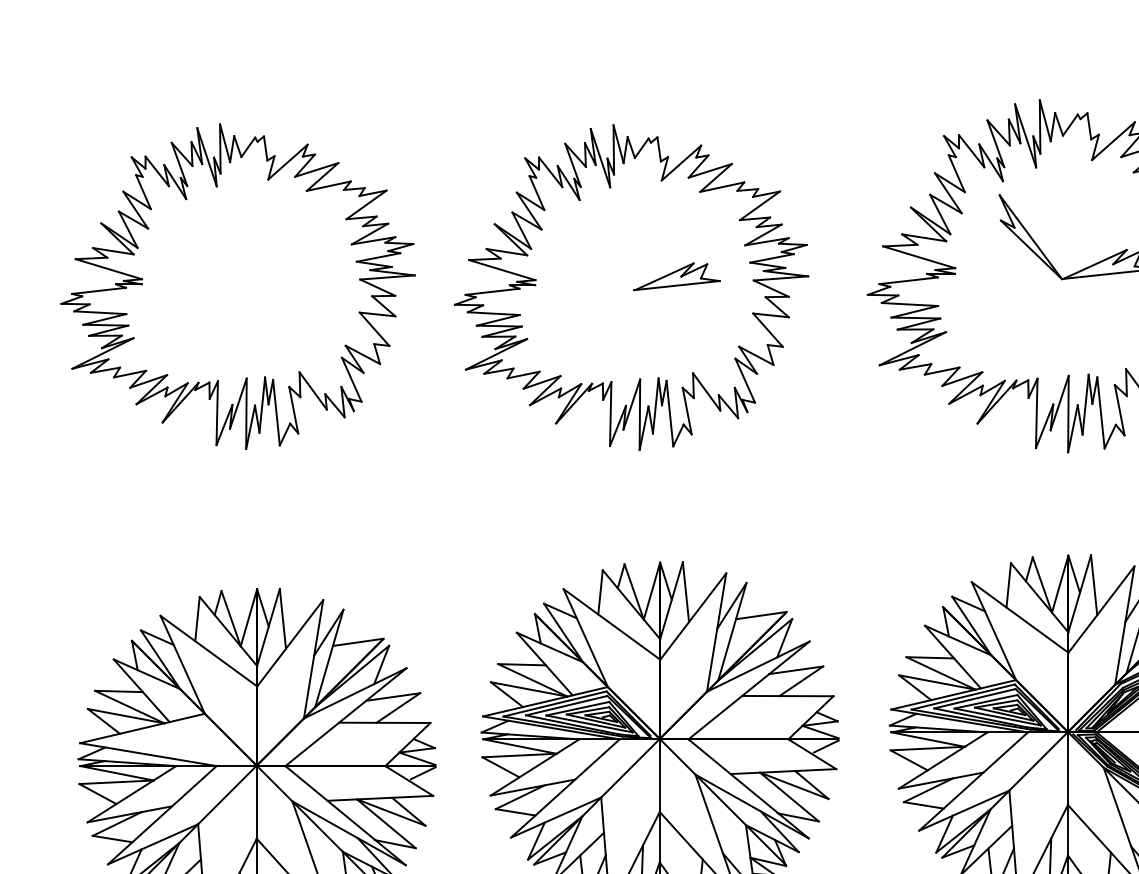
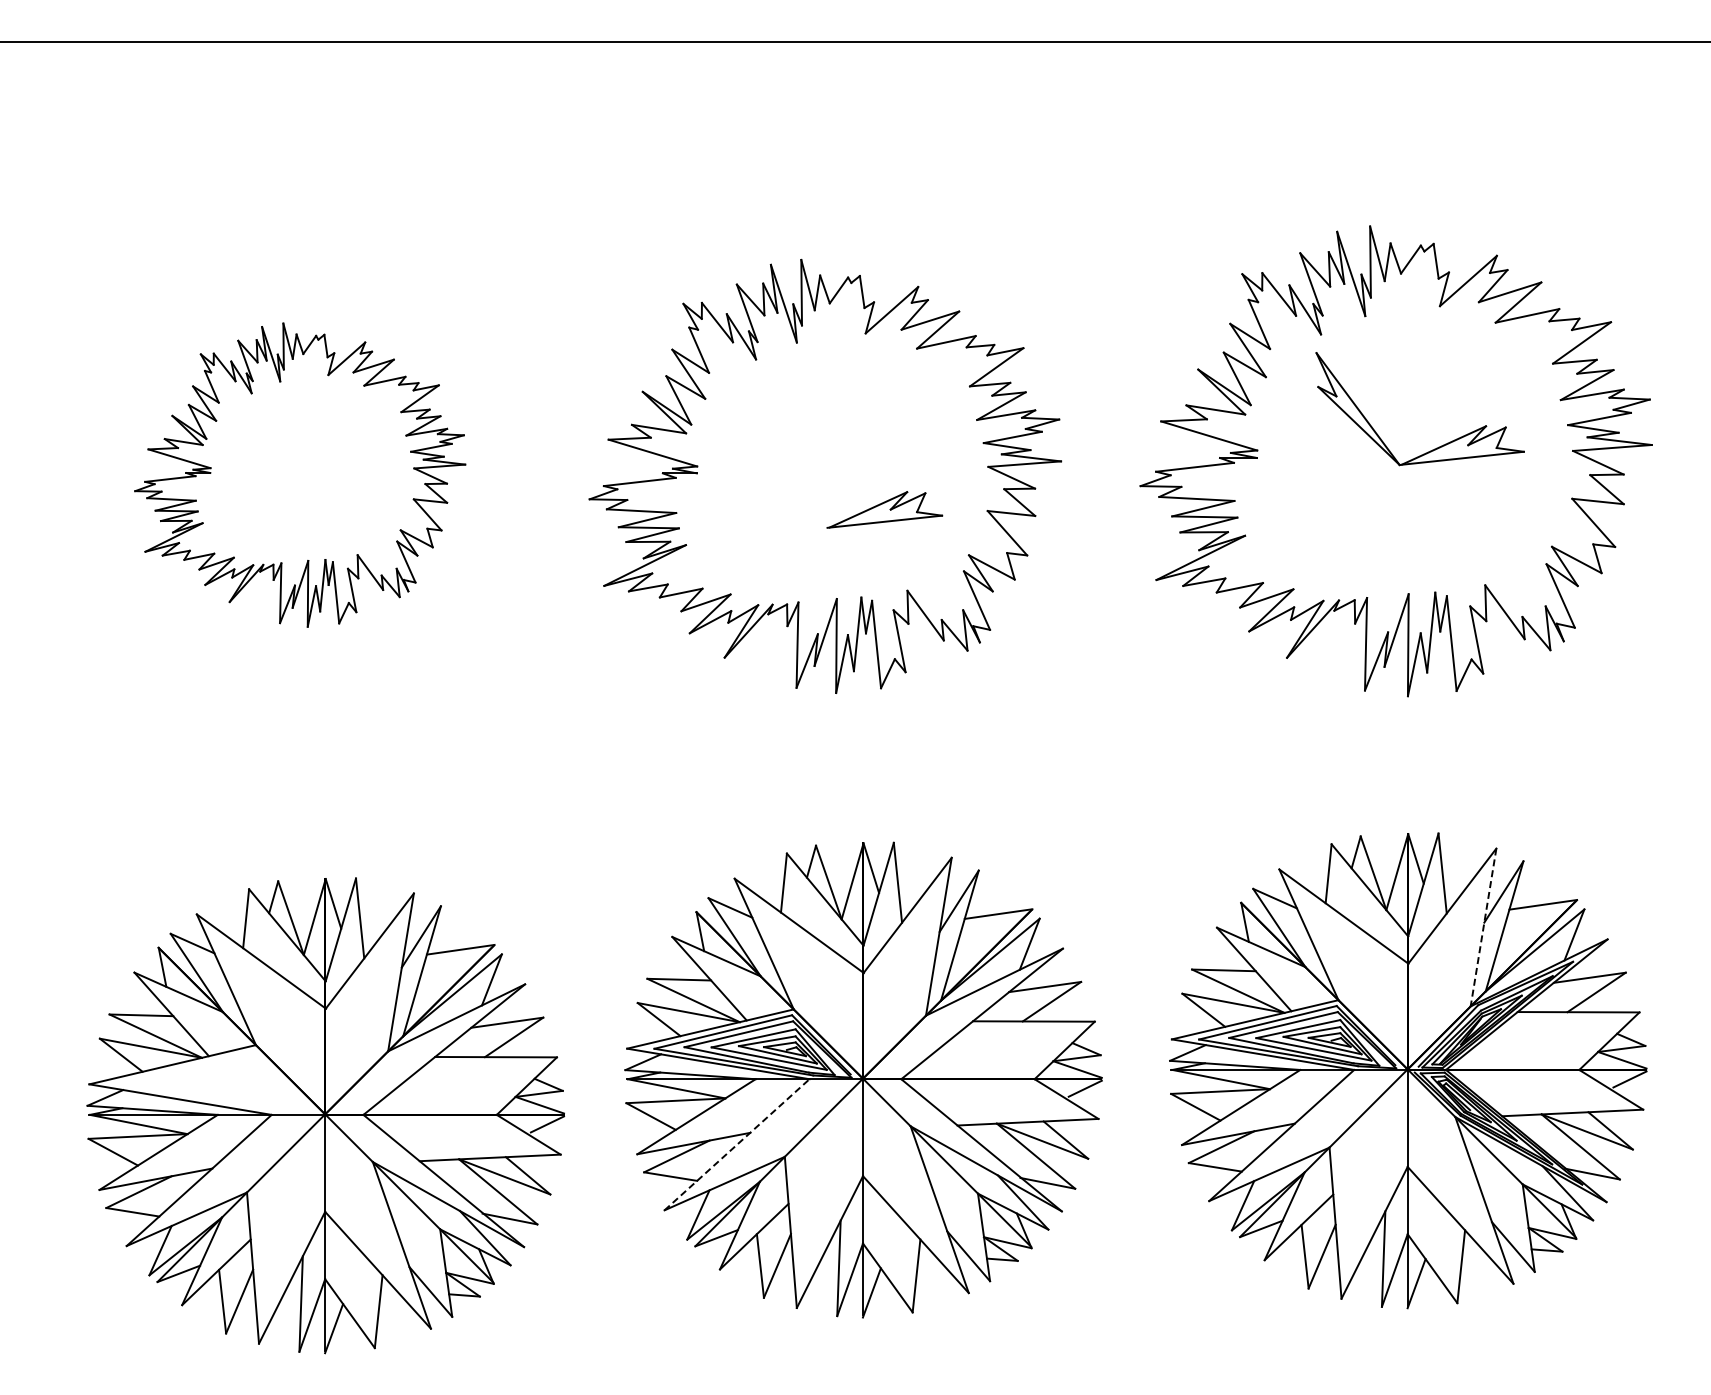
part: (676, 276) -> (884, 509), moved
part: (237, 286) -> (299, 474), size x0.7
line: (1124, 625) -> (1483, 927), solid -> dashed
line: (565, 788) -> (737, 1144), solid -> dashed

